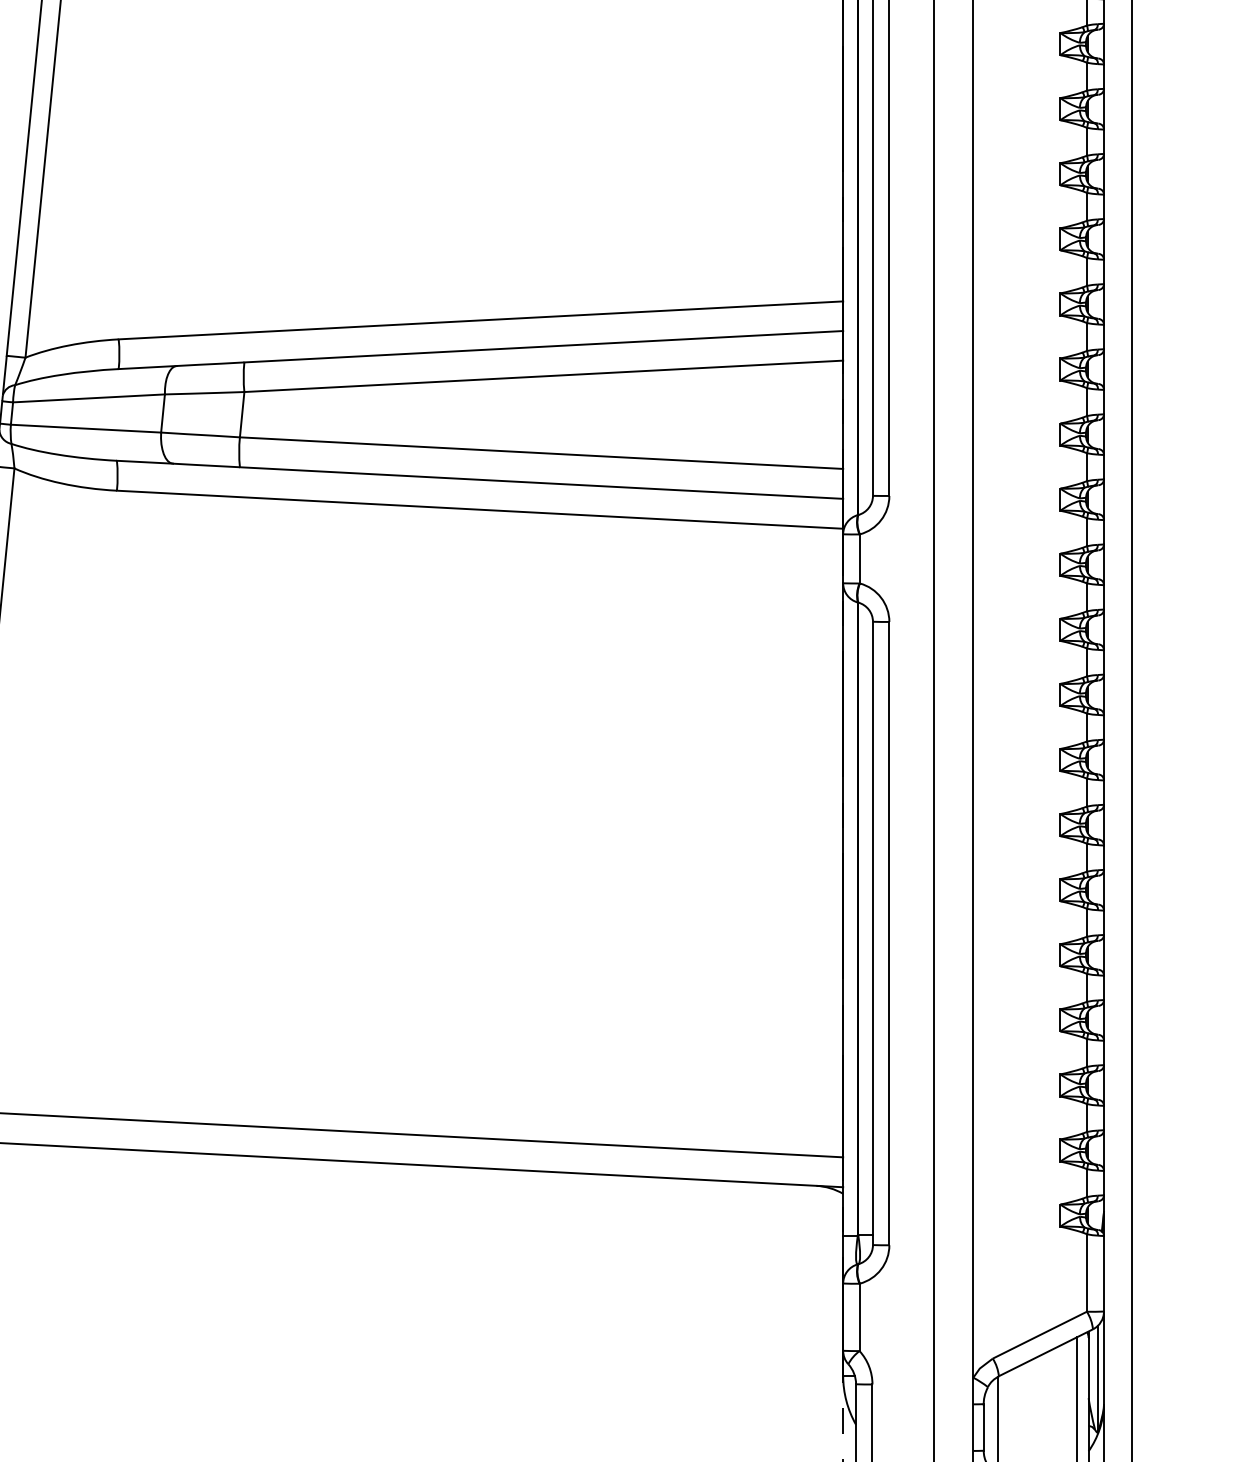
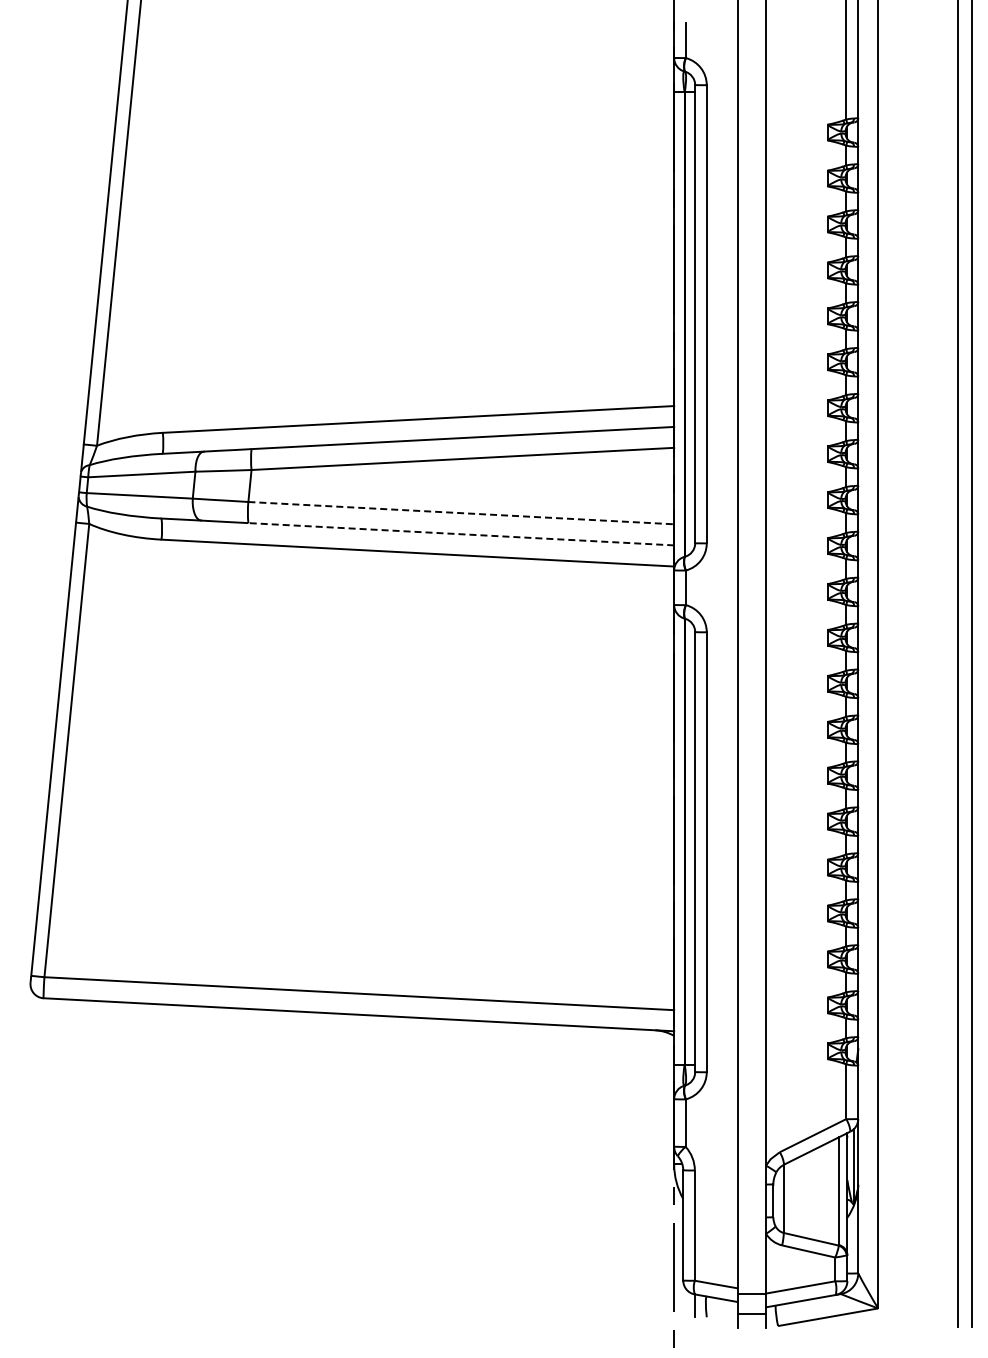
line: (541, 453) -> (461, 513), solid -> dashed
line: (540, 483) -> (460, 534), solid -> dashed

